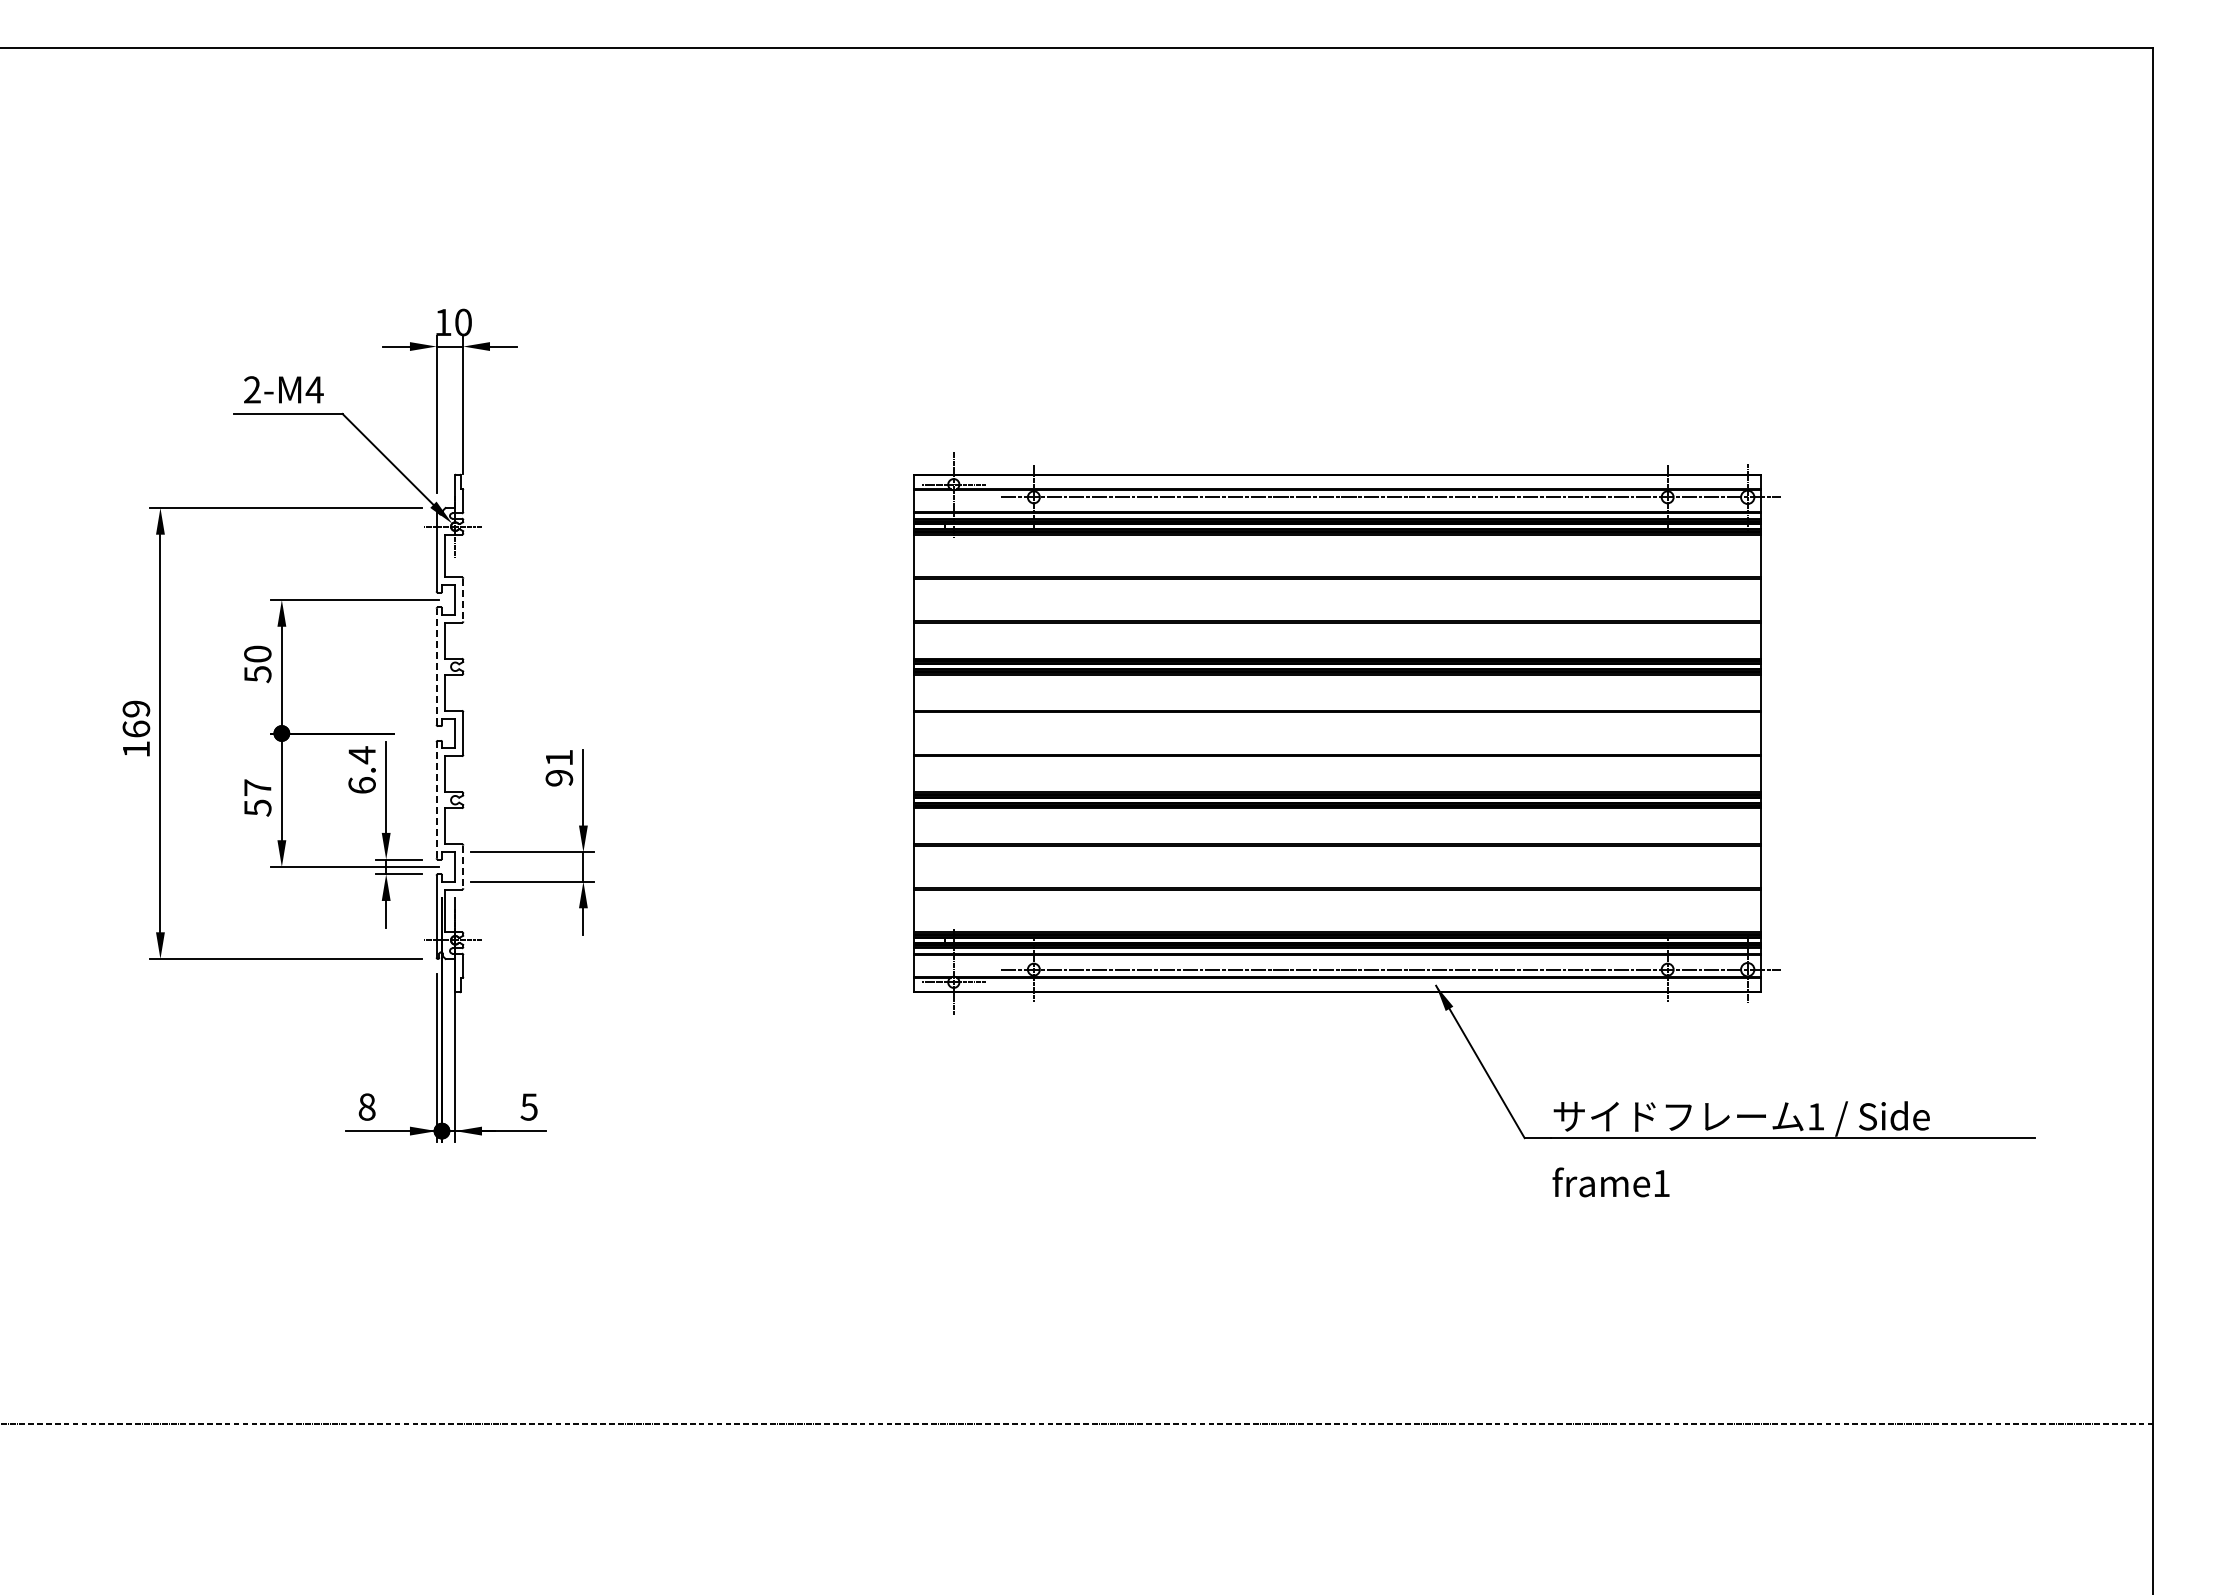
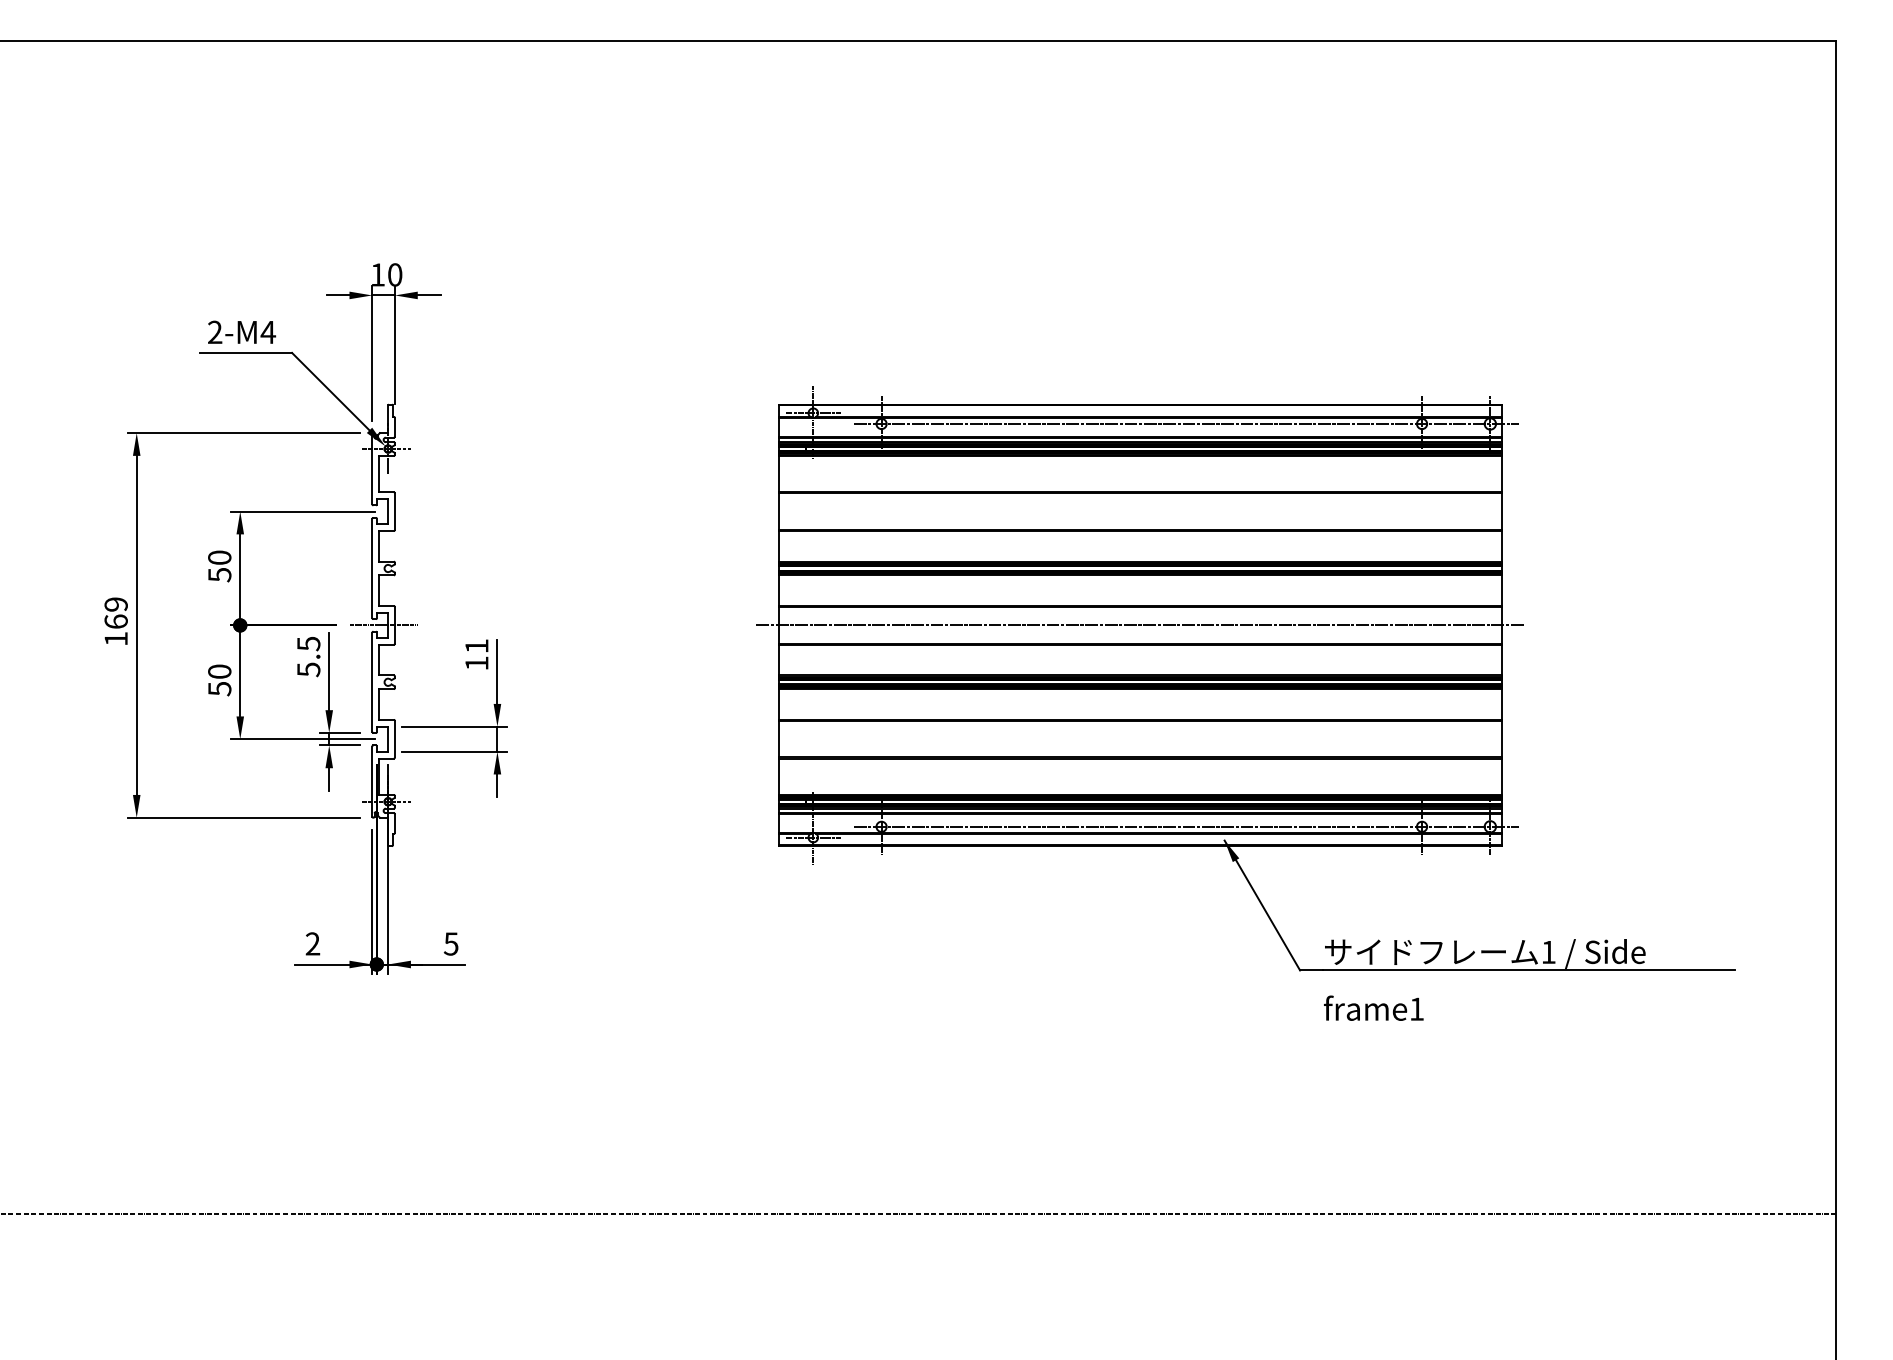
line: (463, 600) -> (395, 511), dashed -> solid
line: (436, 666) -> (372, 568), dashed -> solid
line: (449, 733) -> (383, 625), added
line: (1337, 733) -> (1140, 625), added
text: (361, 770) -> (308, 656), 6.4 -> 5.5
text: (559, 778) -> (477, 663), 91 -> 11
text: (257, 787) -> (219, 671), 57 -> 50
line: (436, 799) -> (372, 681), dashed -> solid
line: (463, 867) -> (395, 739), dashed -> solid
text: (366, 1106) -> (312, 943), 8 -> 2

